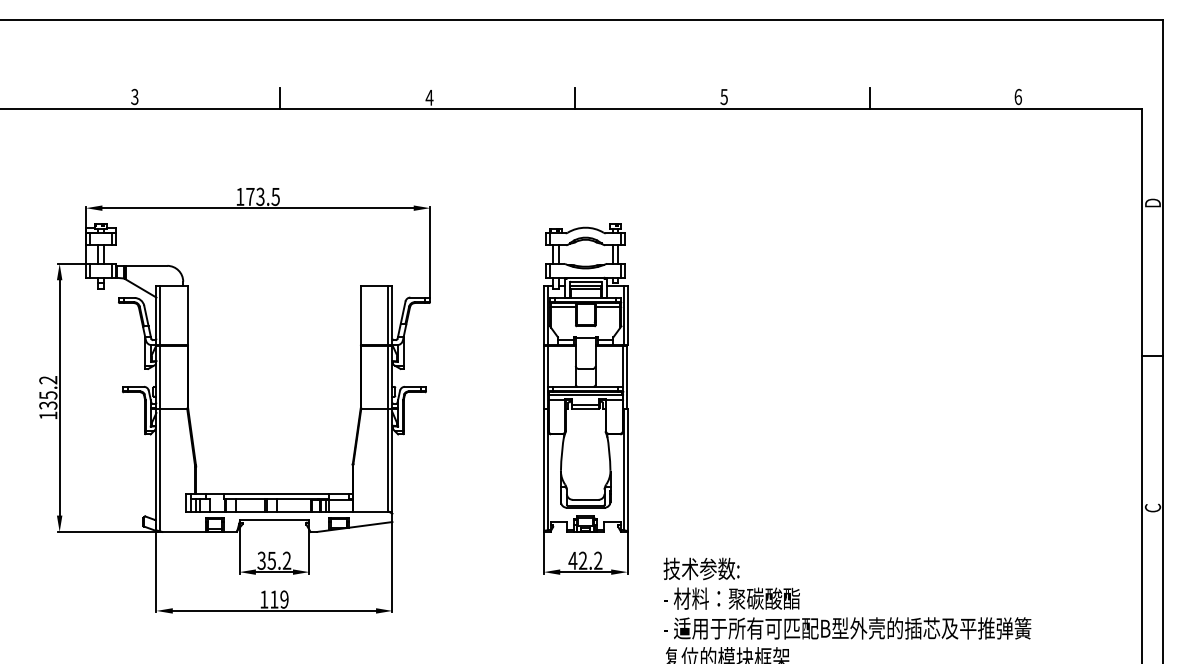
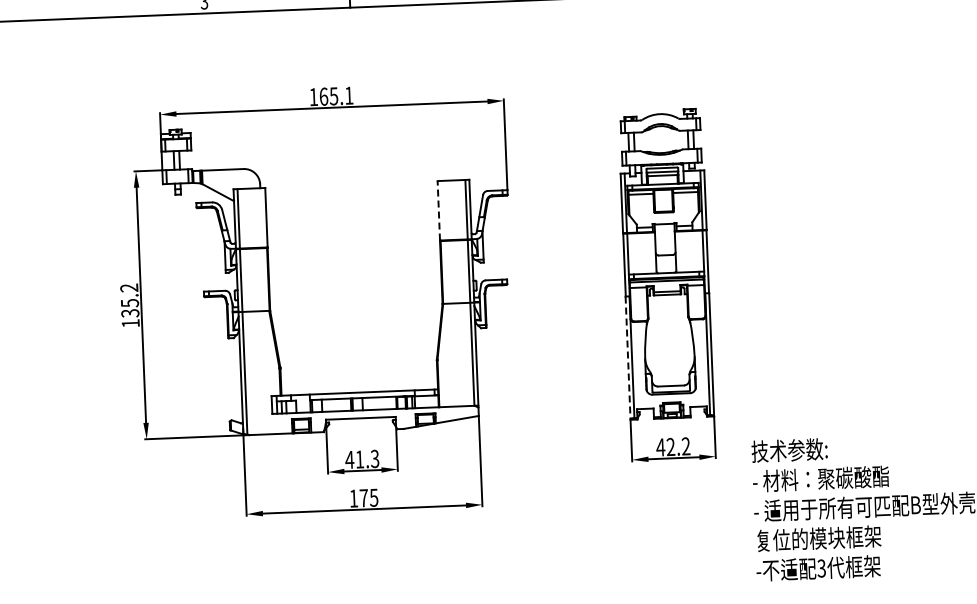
text: (262, 196) -> (335, 95), 173.5 -> 165.1
line: (360, 315) -> (438, 210), solid -> dashed
line: (543, 470) -> (627, 358), solid -> dashed
text: (274, 560) -> (362, 459), 35.2 -> 41.3
text: (279, 599) -> (369, 497), 119 -> 175

